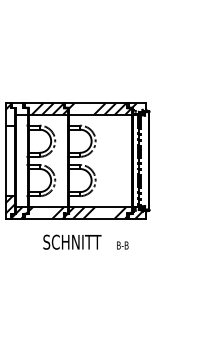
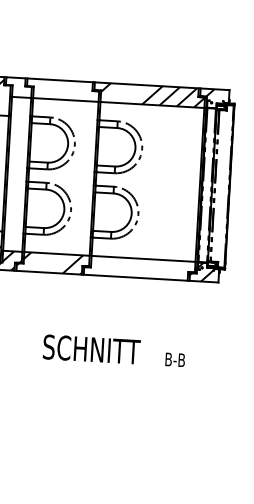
hatch: (49, 108) -> (68, 89), removed
hatch: (98, 212) -> (140, 267), removed
text: (85, 241) -> (113, 349), moved

